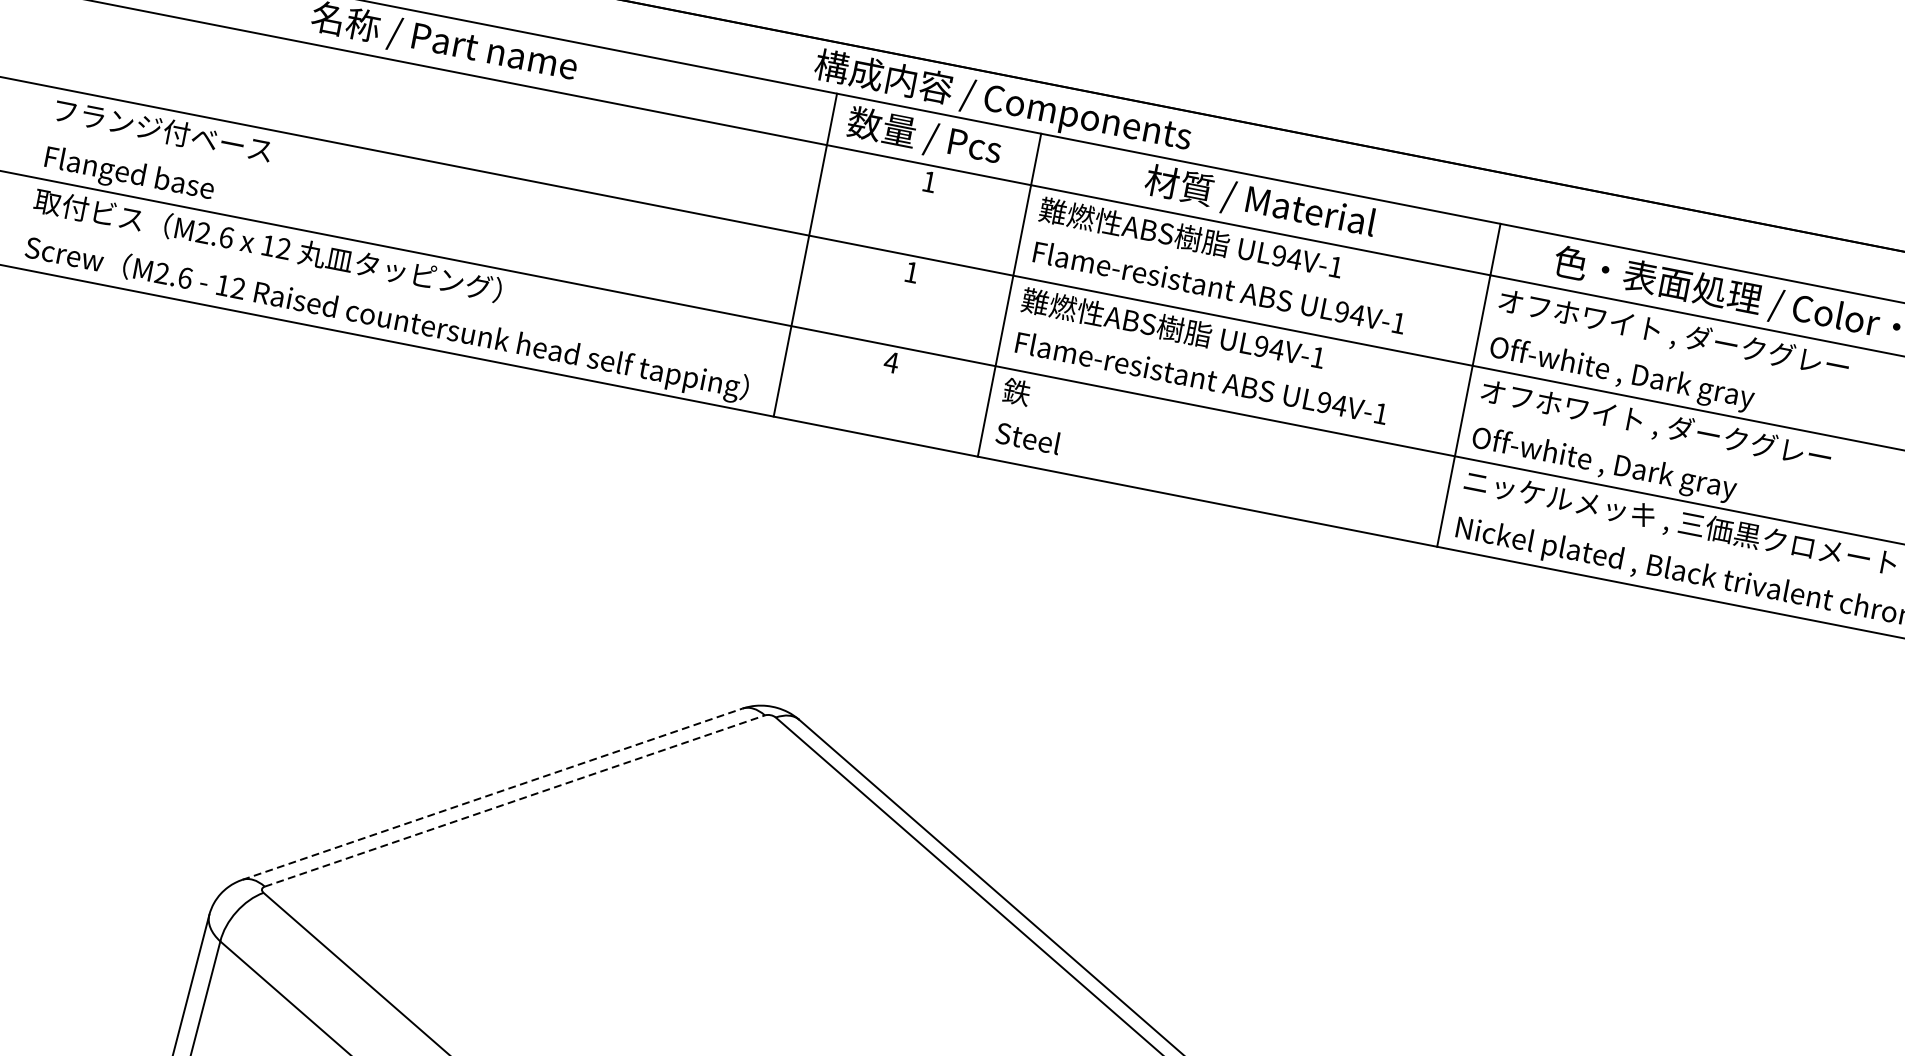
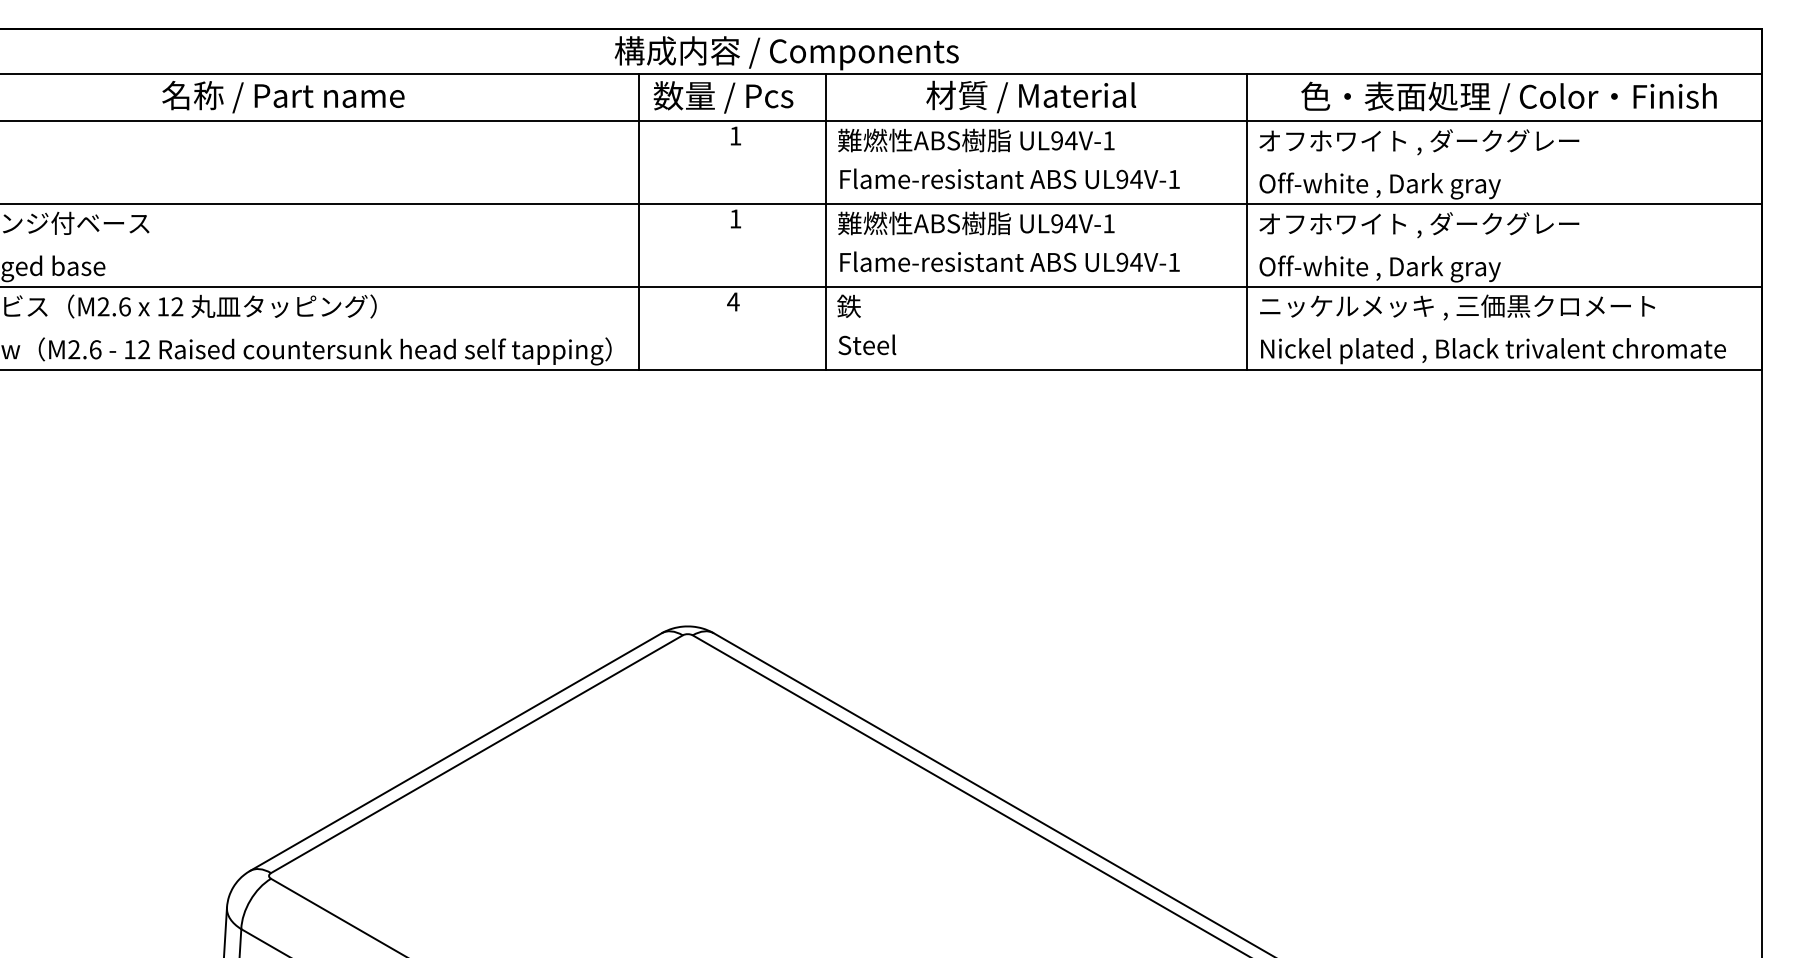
line: (491, 794) -> (455, 752), dashed -> solid
line: (514, 801) -> (476, 754), dashed -> solid

